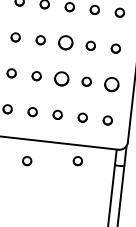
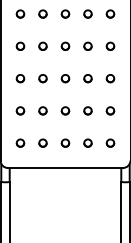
part: (65, 42) -> (65, 78), size x0.62
part: (61, 78) -> (65, 110), size x0.62
part: (111, 84) -> (110, 110), size x0.62
part: (26, 160) -> (42, 186), removed
part: (77, 160) -> (87, 181), removed

